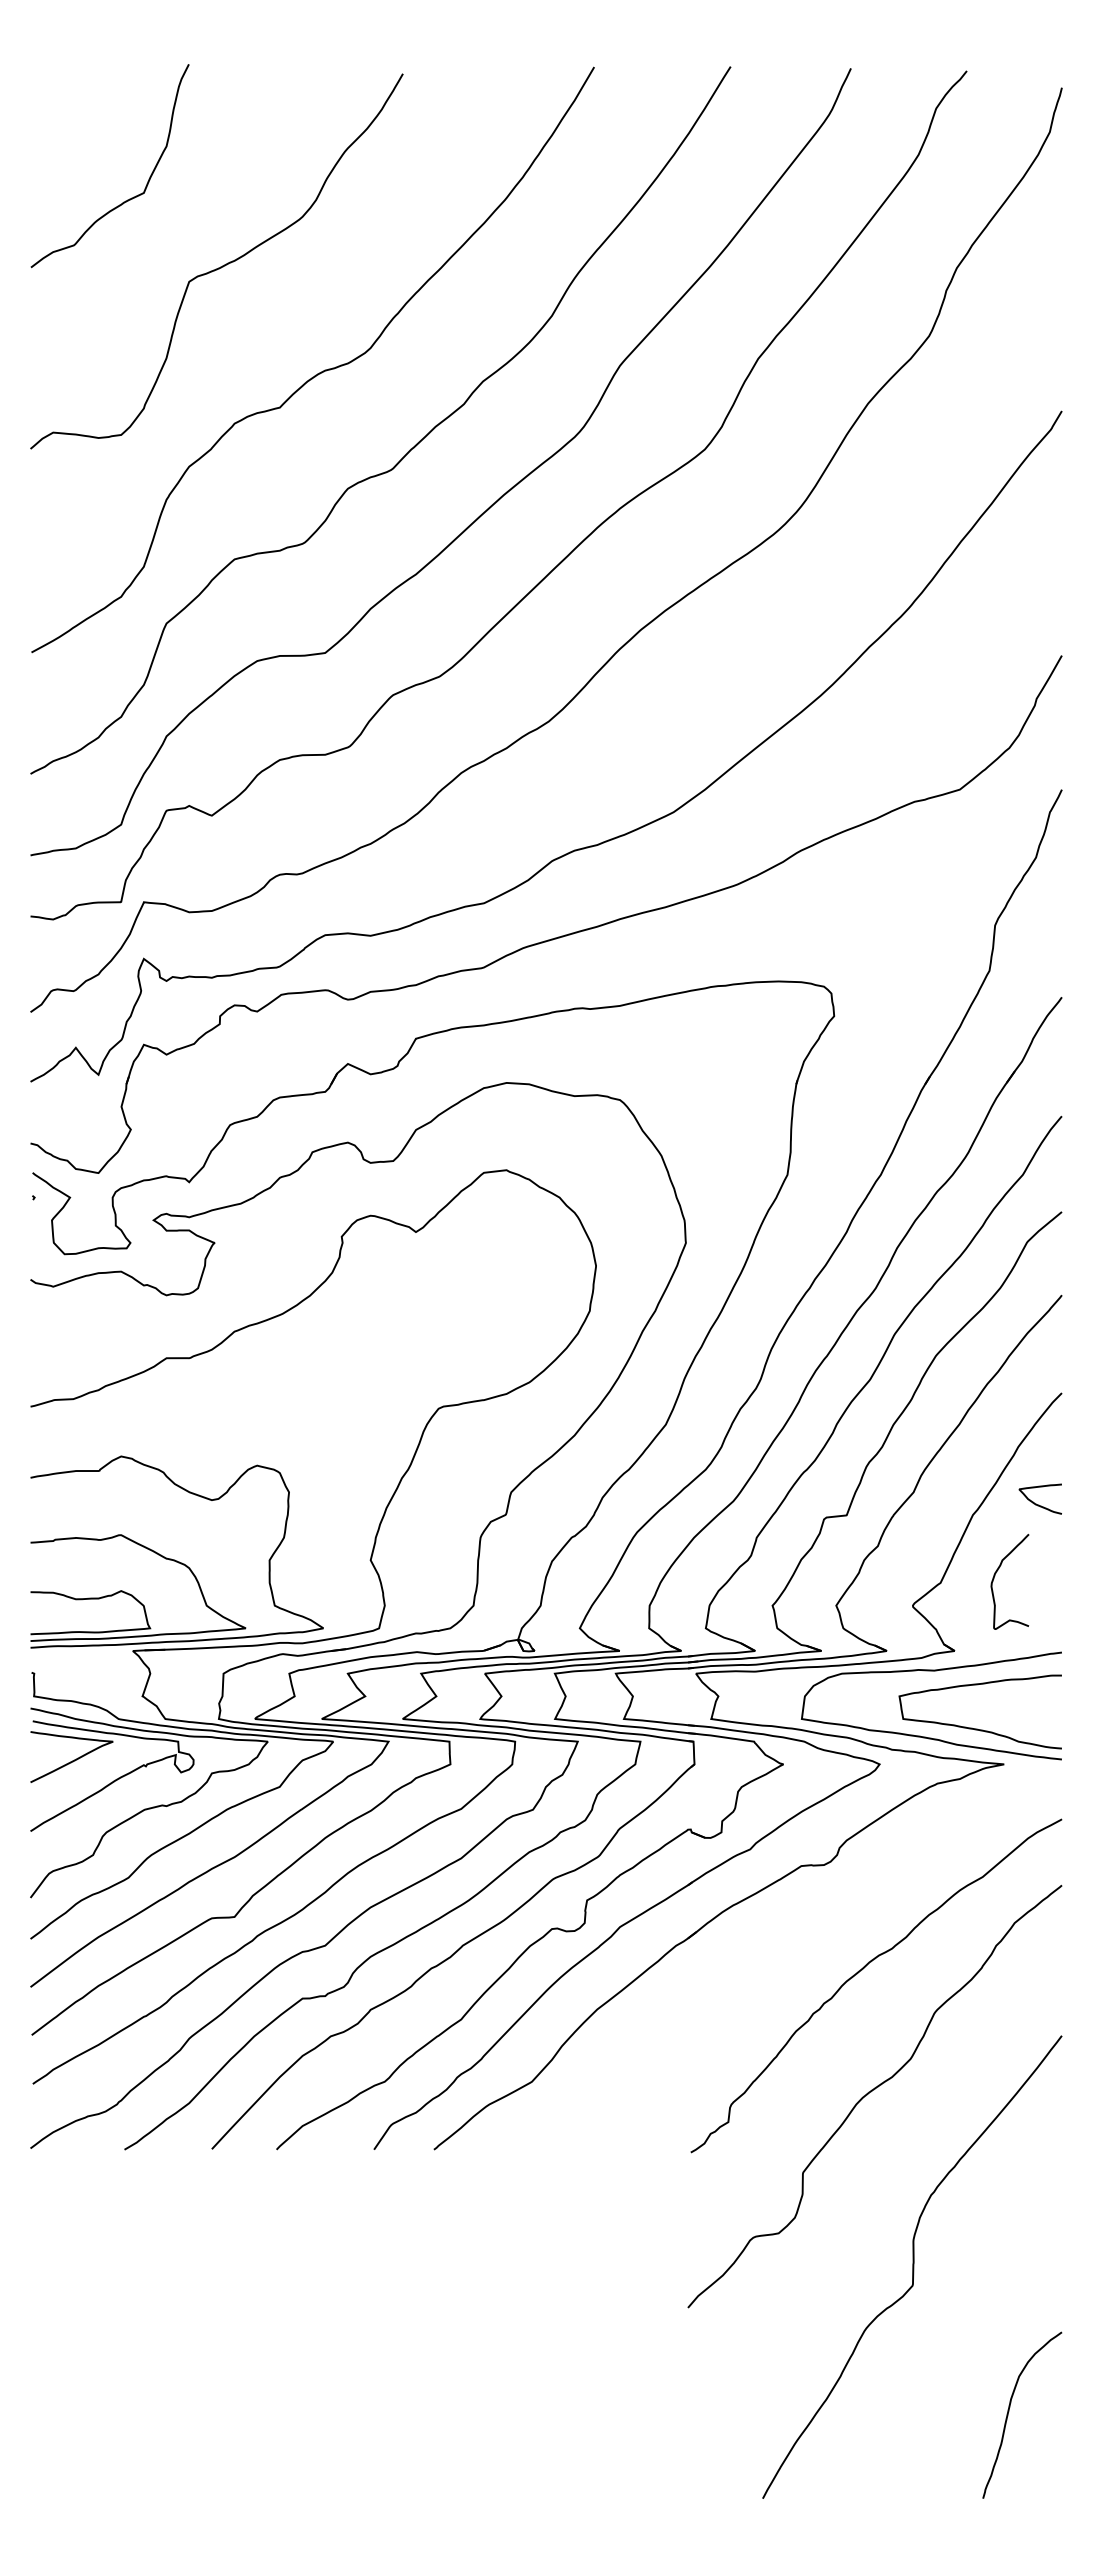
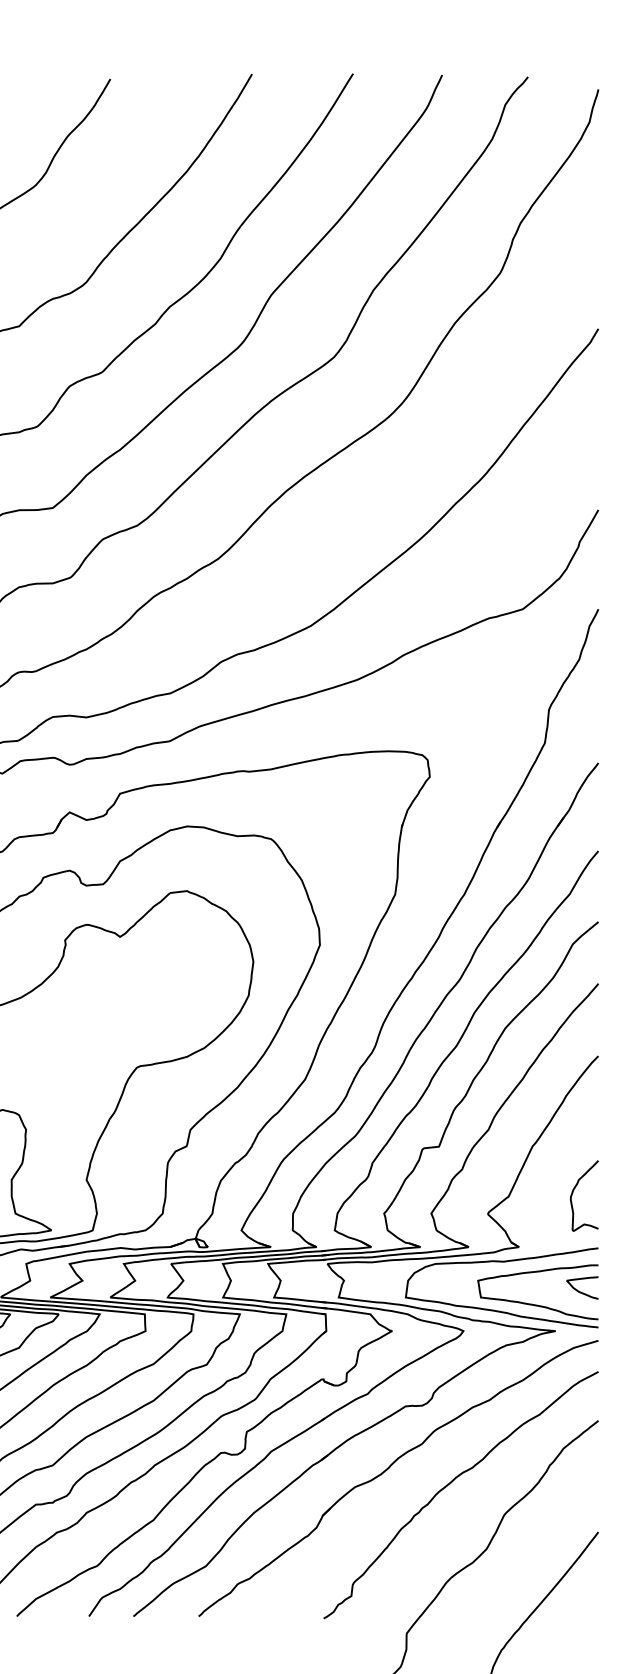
curve: (1036, 1503) -> (579, 1291), moved
curve: (995, 1576) -> (573, 1191), moved
part: (778, 1950) -> (388, 1468), added

